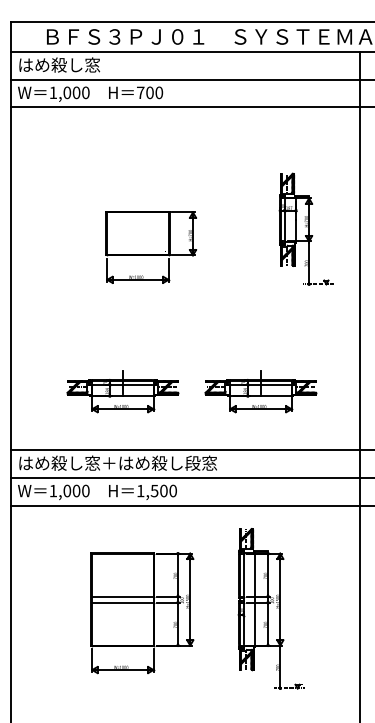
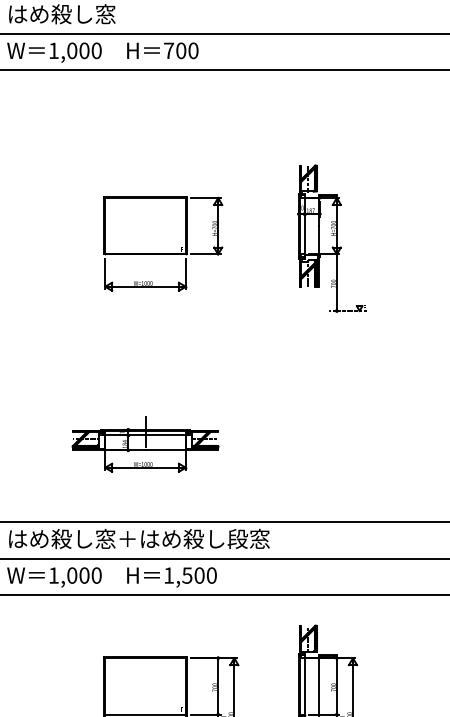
part: (305, 228) -> (332, 237), moved
part: (151, 247) -> (163, 244), moved
part: (260, 391) -> (326, 444), removed

